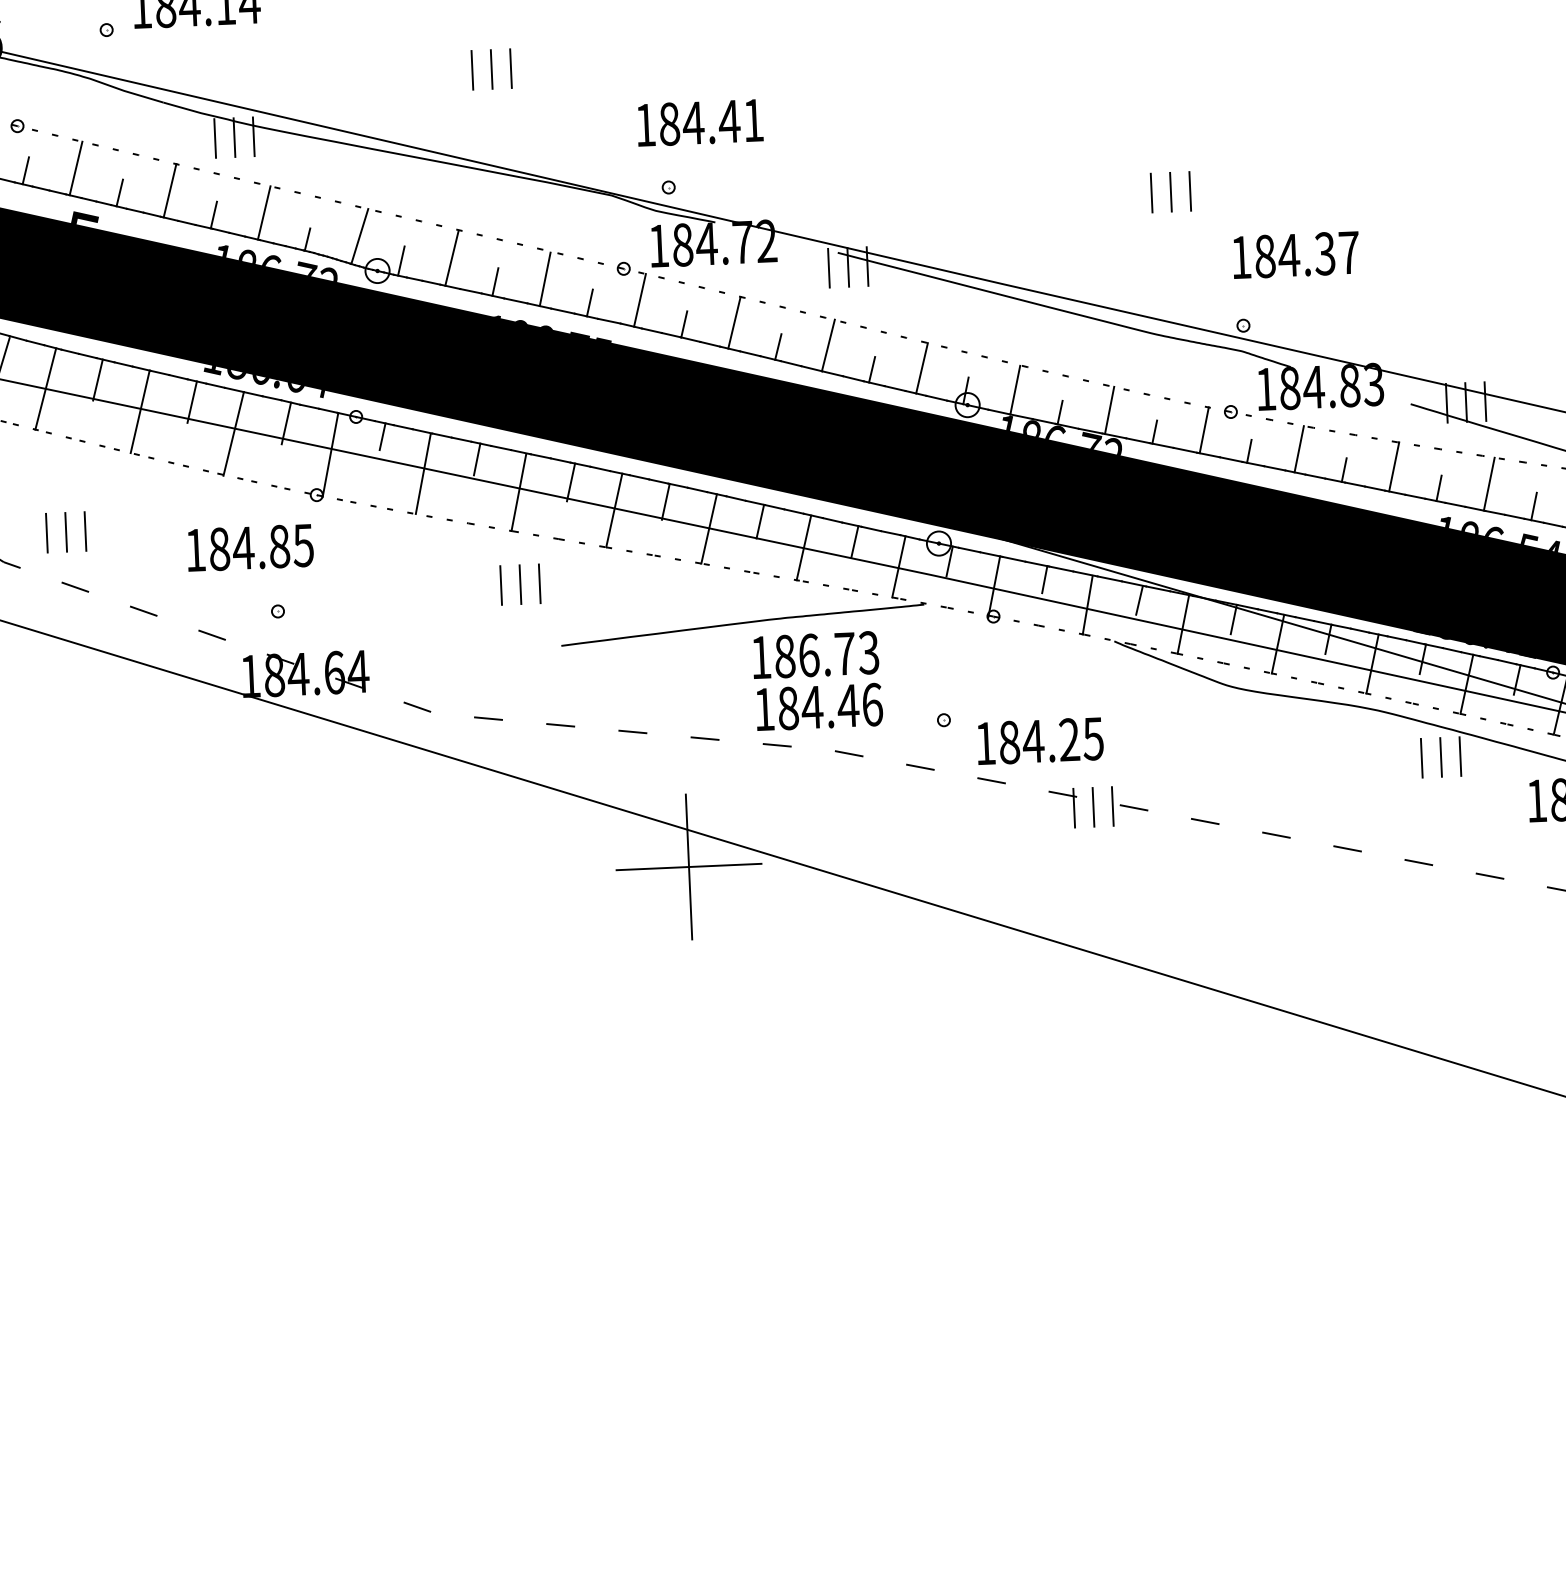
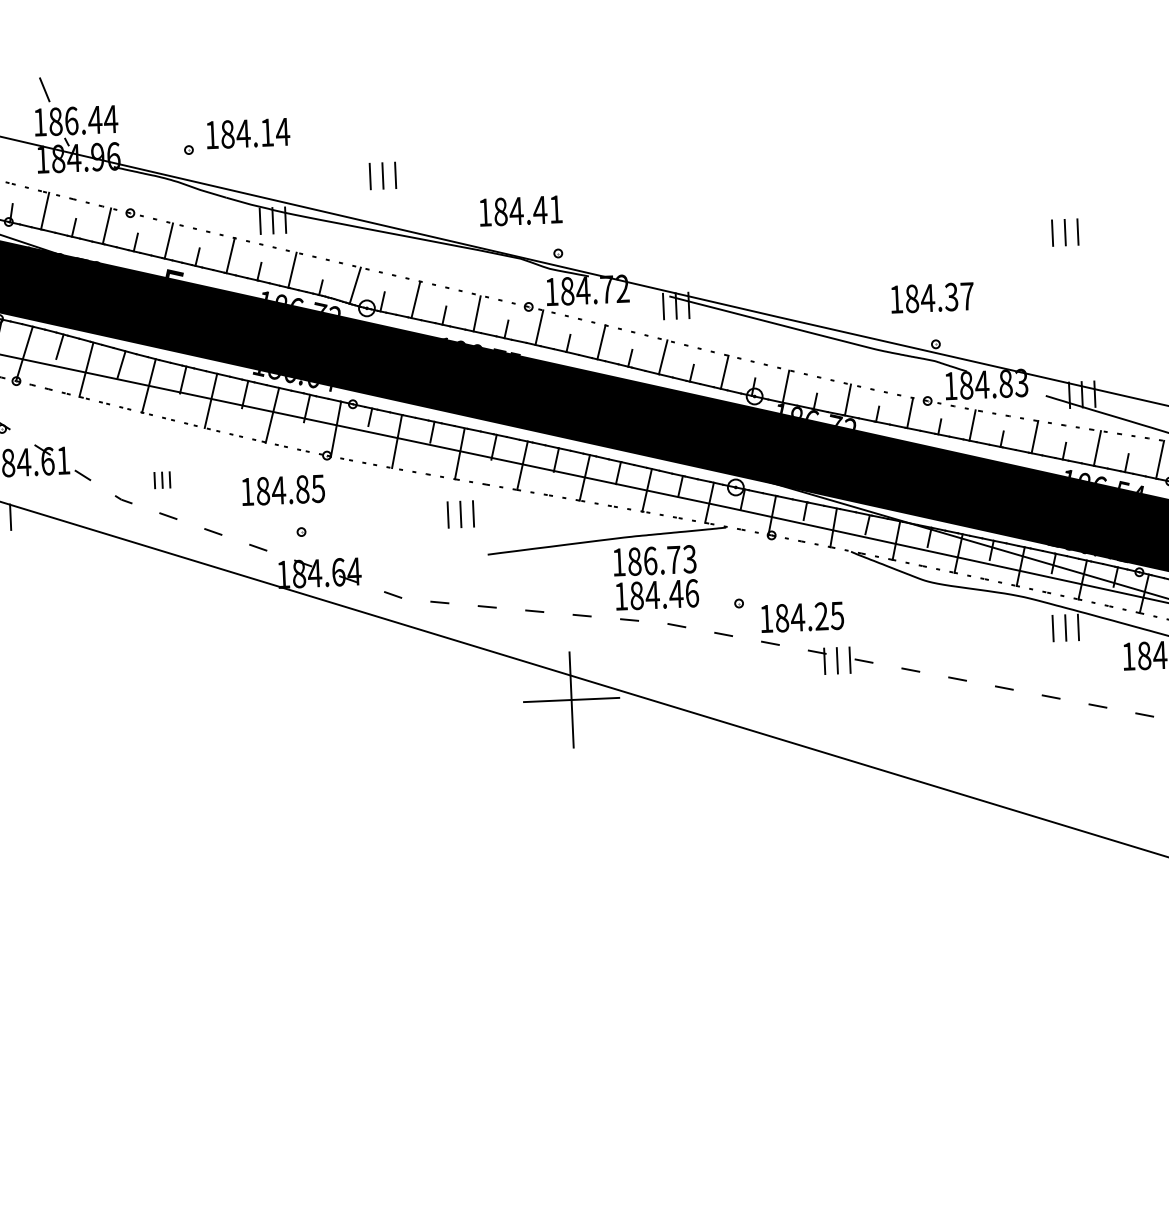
part: (491, 68) -> (382, 175), moved
text: (701, 122) -> (521, 210), moved
part: (1171, 192) -> (1065, 232), moved
text: (1296, 254) -> (932, 297), moved
part: (66, 532) -> (162, 480), size x0.6

